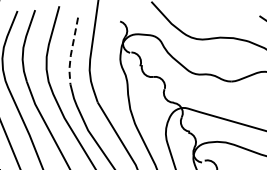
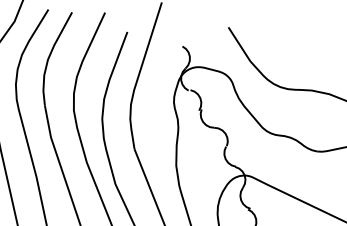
line: (71, 52) -> (110, 76), dashed -> solid

